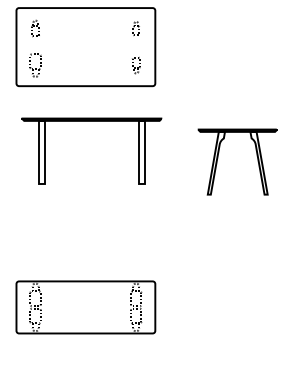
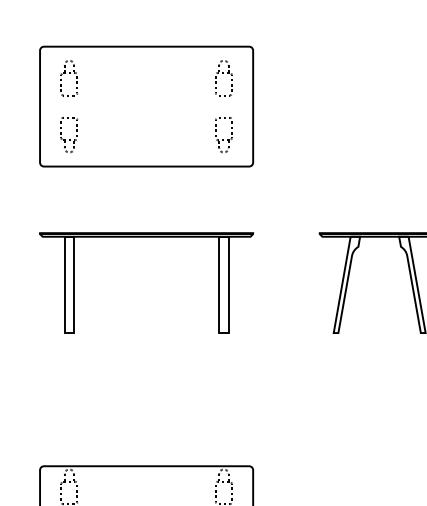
part: (35, 28) -> (69, 78), size x1.43
part: (136, 28) -> (224, 78), size x1.67
part: (136, 65) -> (224, 134), size x1.43
part: (91, 121) -> (145, 237), moved

